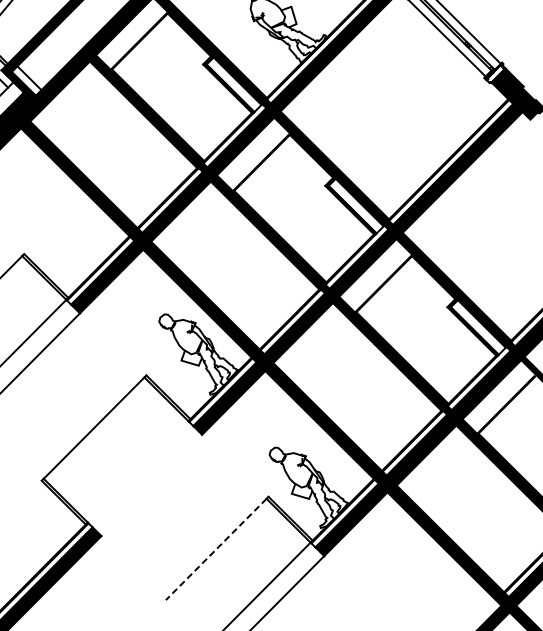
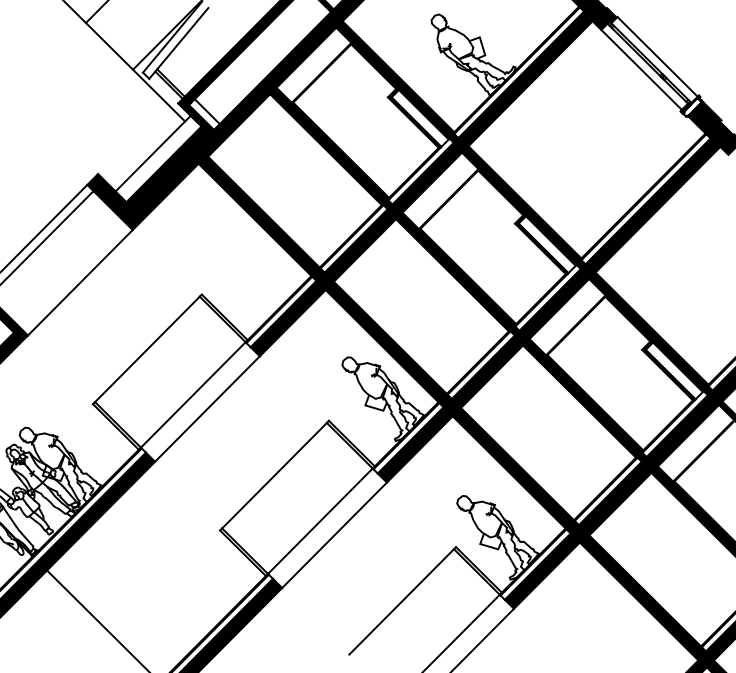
line: (138, 471) -> (320, 520), added
line: (151, 484) -> (334, 534), added
line: (216, 550) -> (401, 602), dashed -> solid

